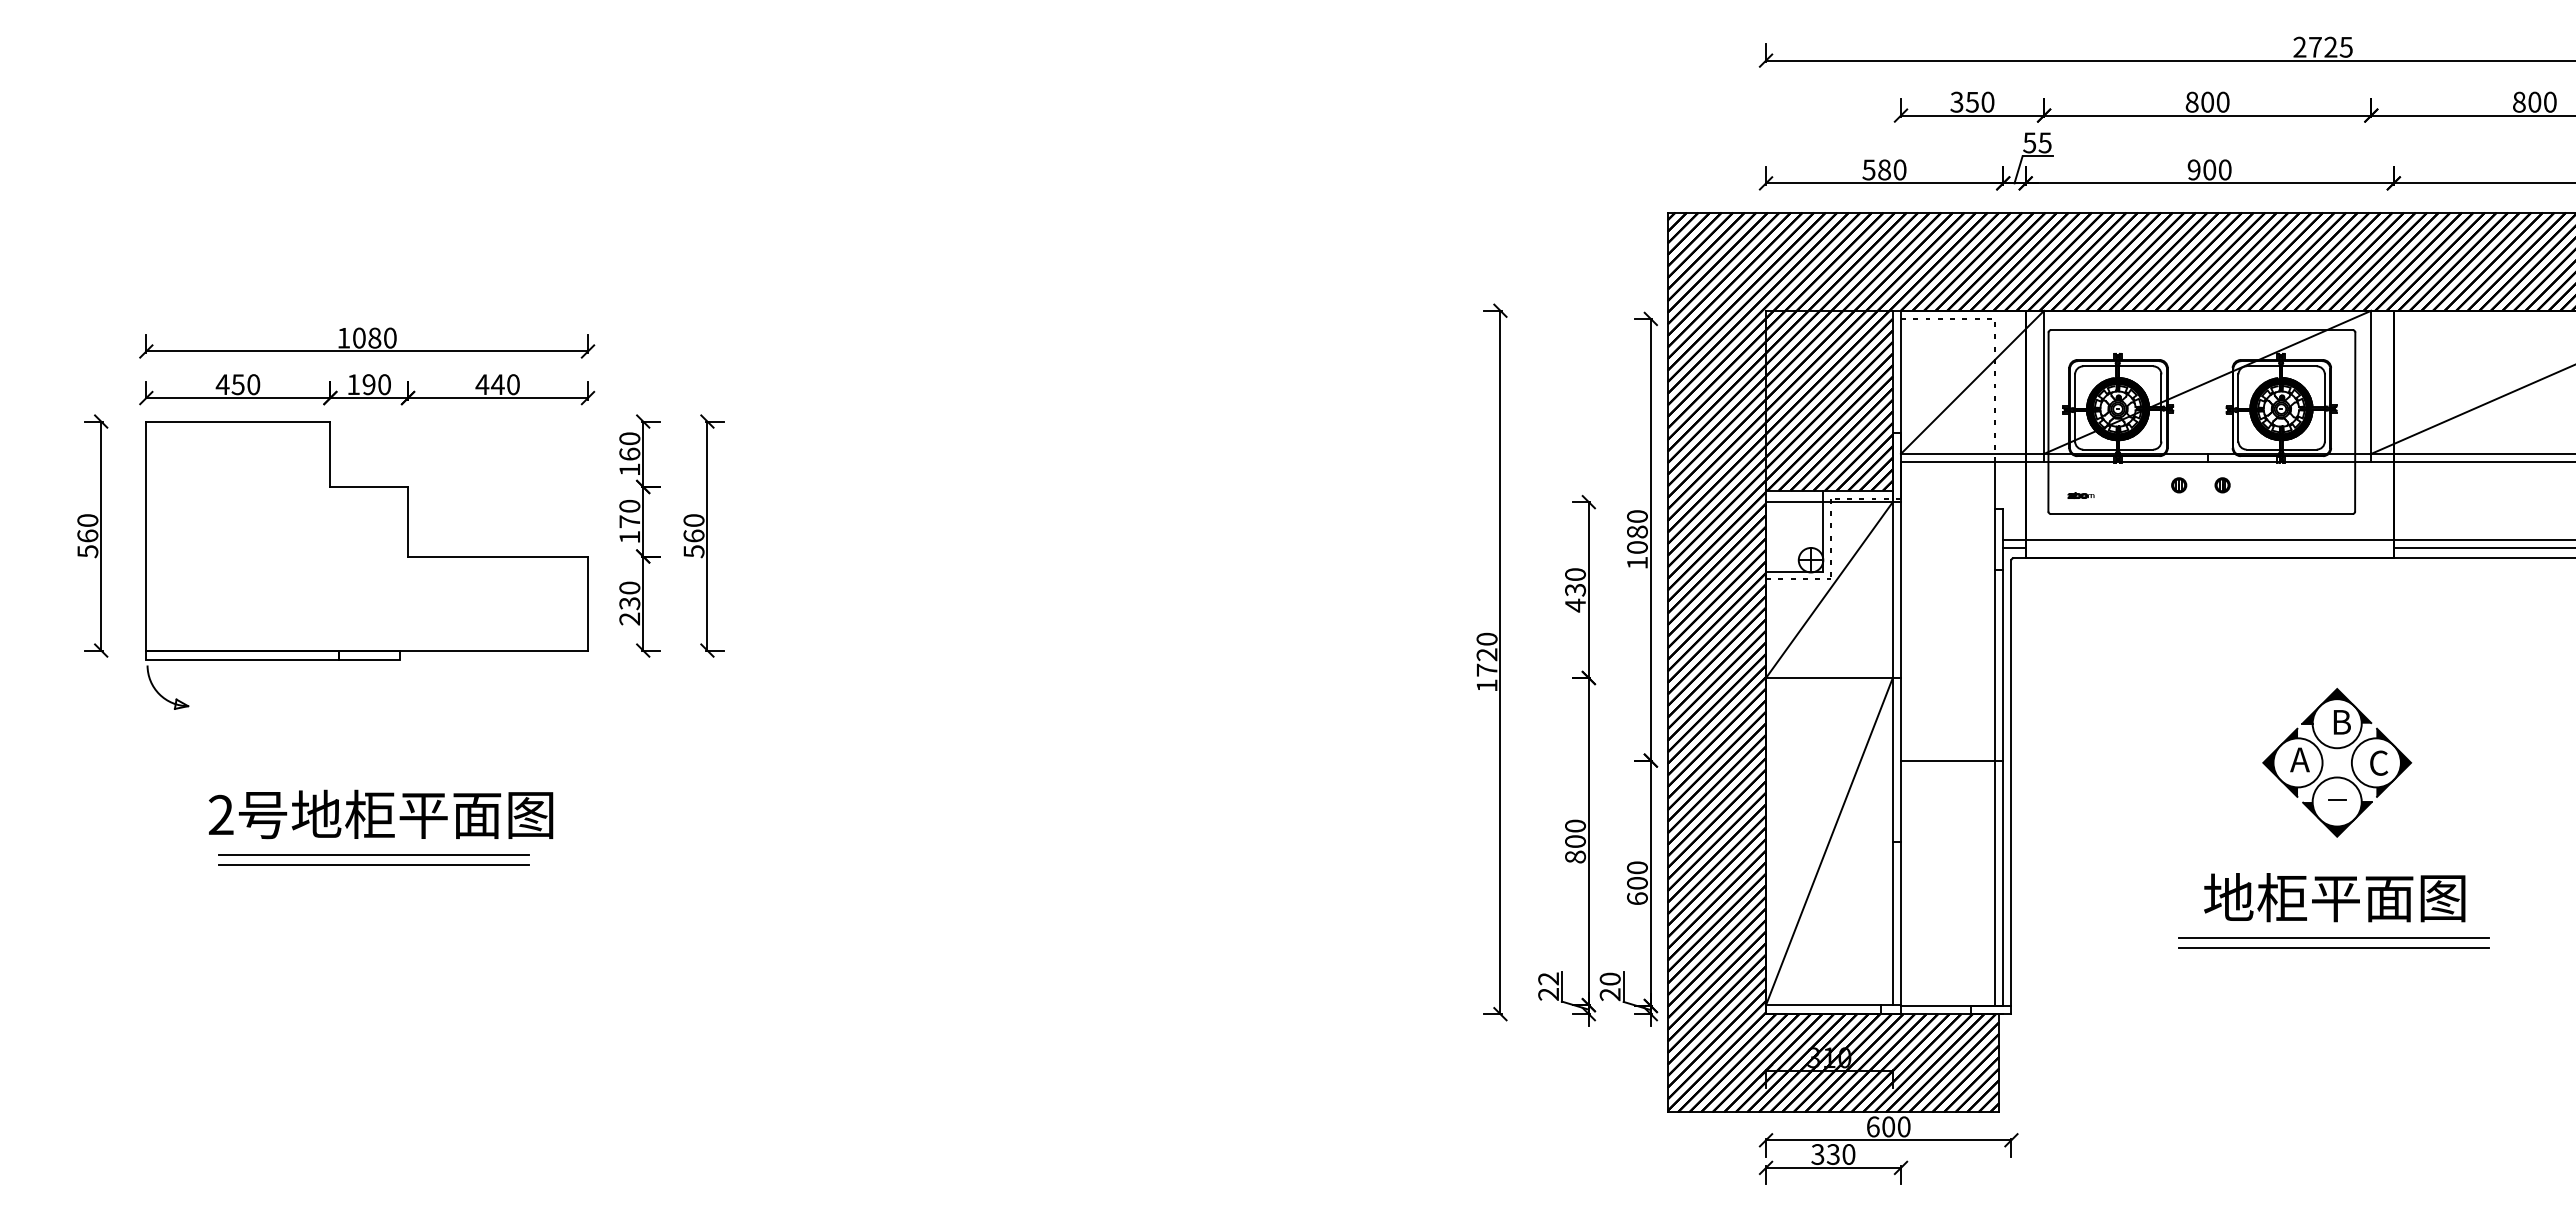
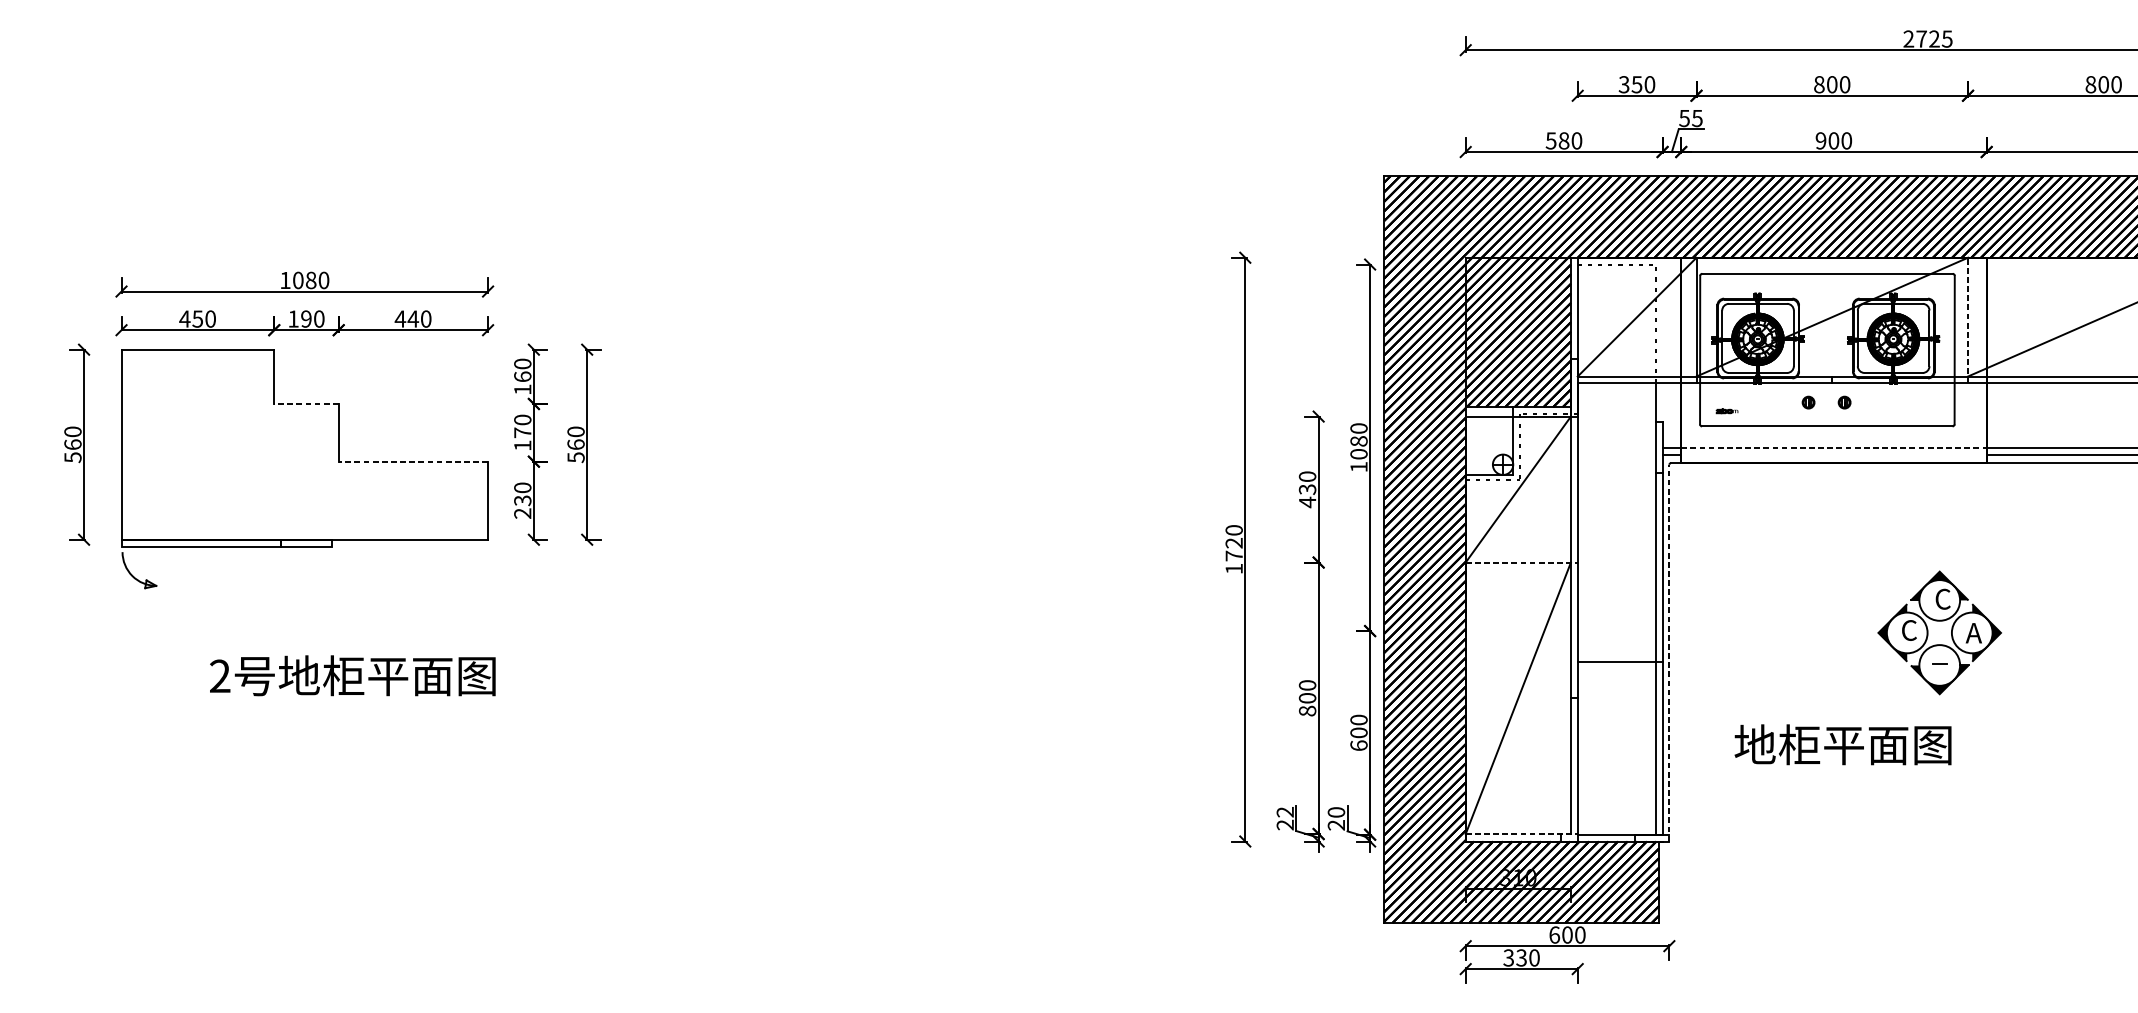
line: (2371, 386) -> (1968, 320), solid -> dashed
line: (369, 486) -> (306, 403), solid -> dashed
line: (2210, 539) -> (1834, 447), solid -> dashed
line: (498, 556) -> (413, 461), solid -> dashed
line: (1834, 678) -> (1522, 562), solid -> dashed
text: (2341, 721) -> (1943, 598), B -> C
text: (2299, 759) -> (1908, 630), A -> C
line: (1952, 760) -> (1620, 661), moved
text: (2378, 762) -> (1974, 632), C -> A
line: (2011, 787) -> (1669, 653), solid -> dashed
text: (381, 814) -> (353, 675), moved
line: (373, 855) -> (310, 709), removed
line: (373, 864) -> (310, 717), removed
text: (2334, 897) -> (1842, 744), moved
line: (2333, 938) -> (1936, 778), removed
line: (2333, 947) -> (1936, 786), removed
line: (1834, 1005) -> (1522, 834), solid -> dashed

